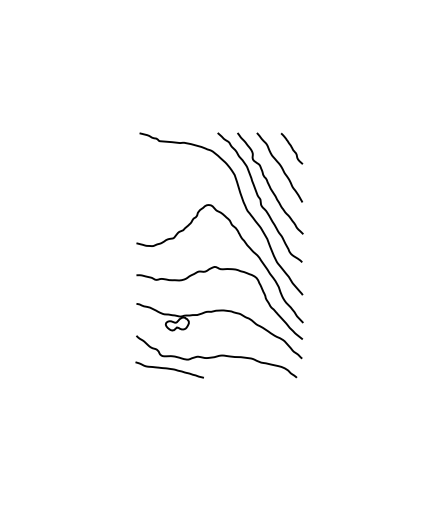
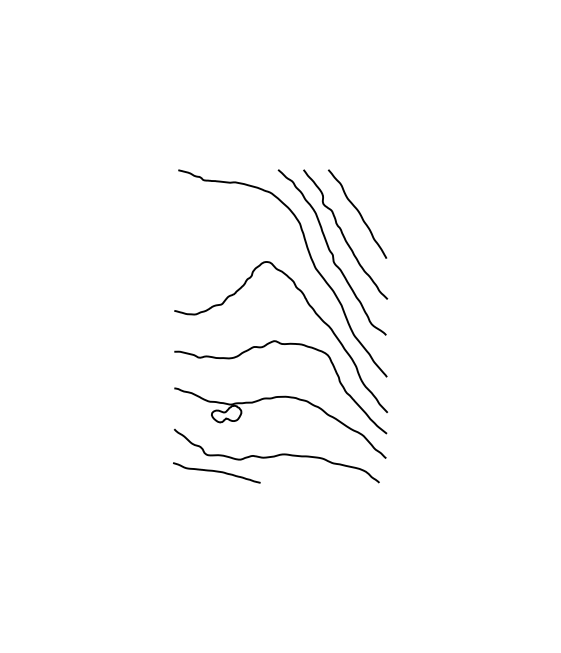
curve: (291, 148) -> (372, 189), removed

